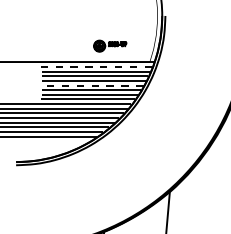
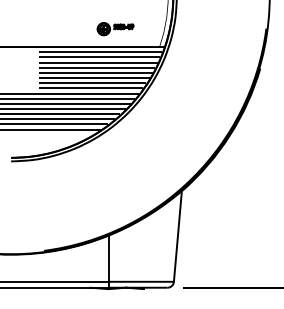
line: (96, 67) -> (100, 52), dashed -> solid
line: (92, 85) -> (96, 72), dashed -> solid

